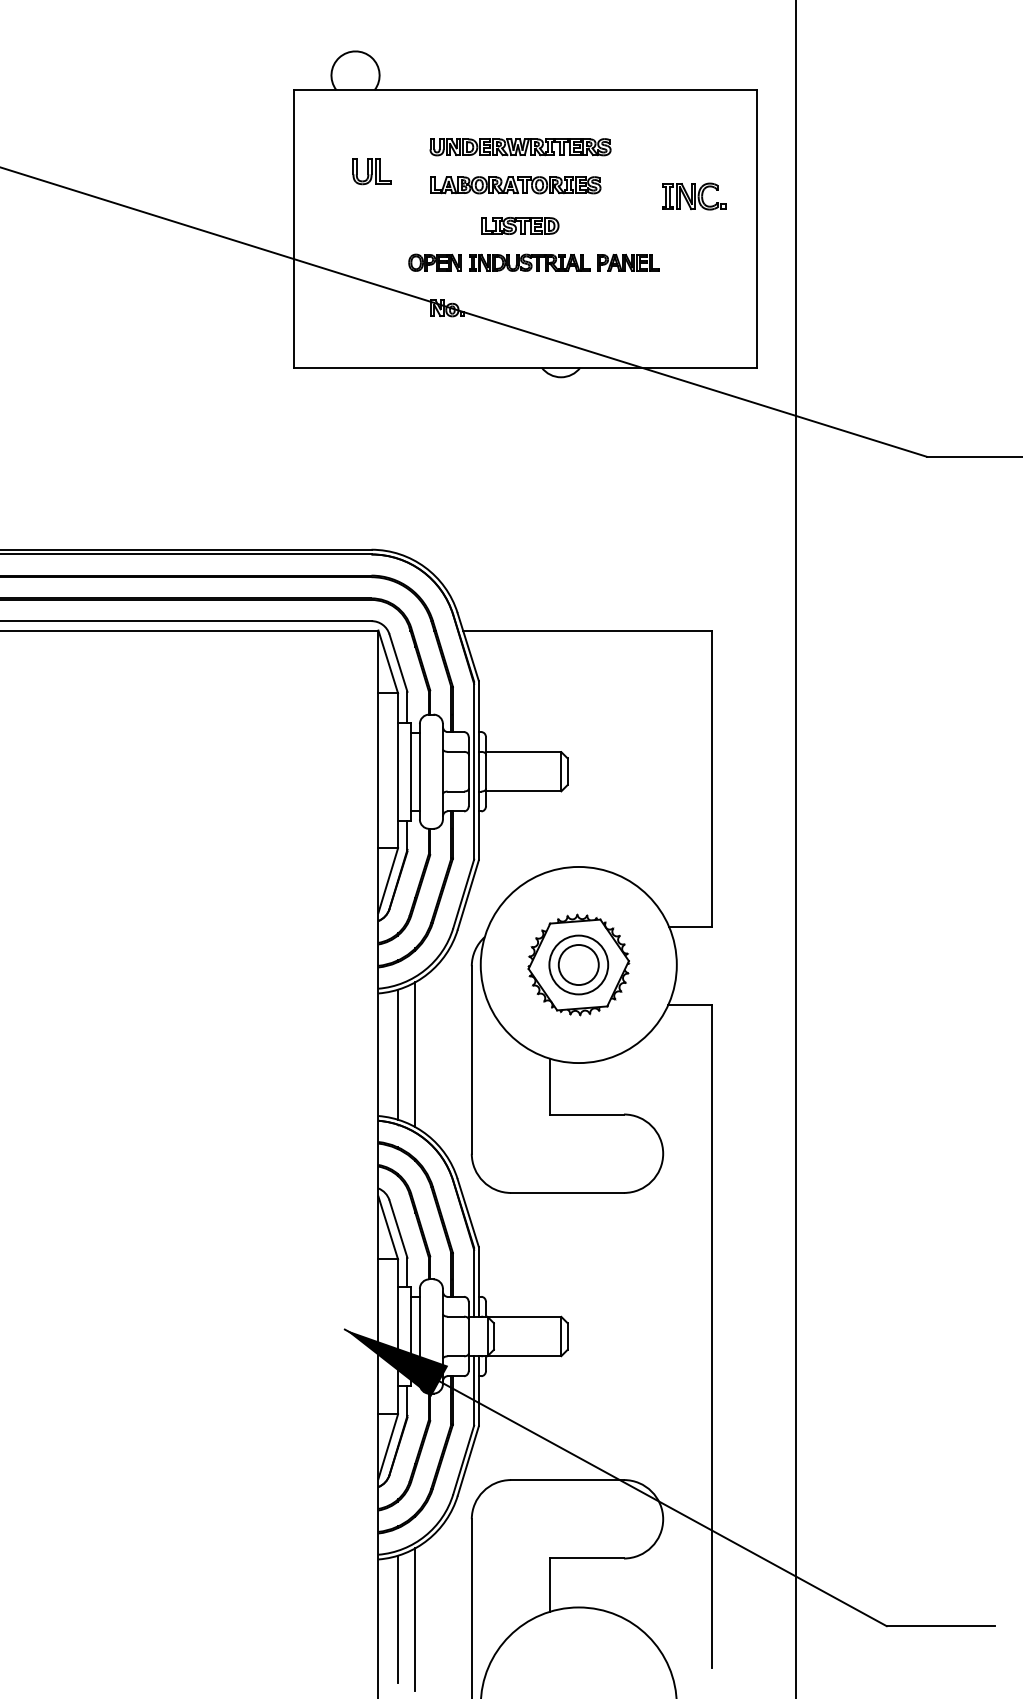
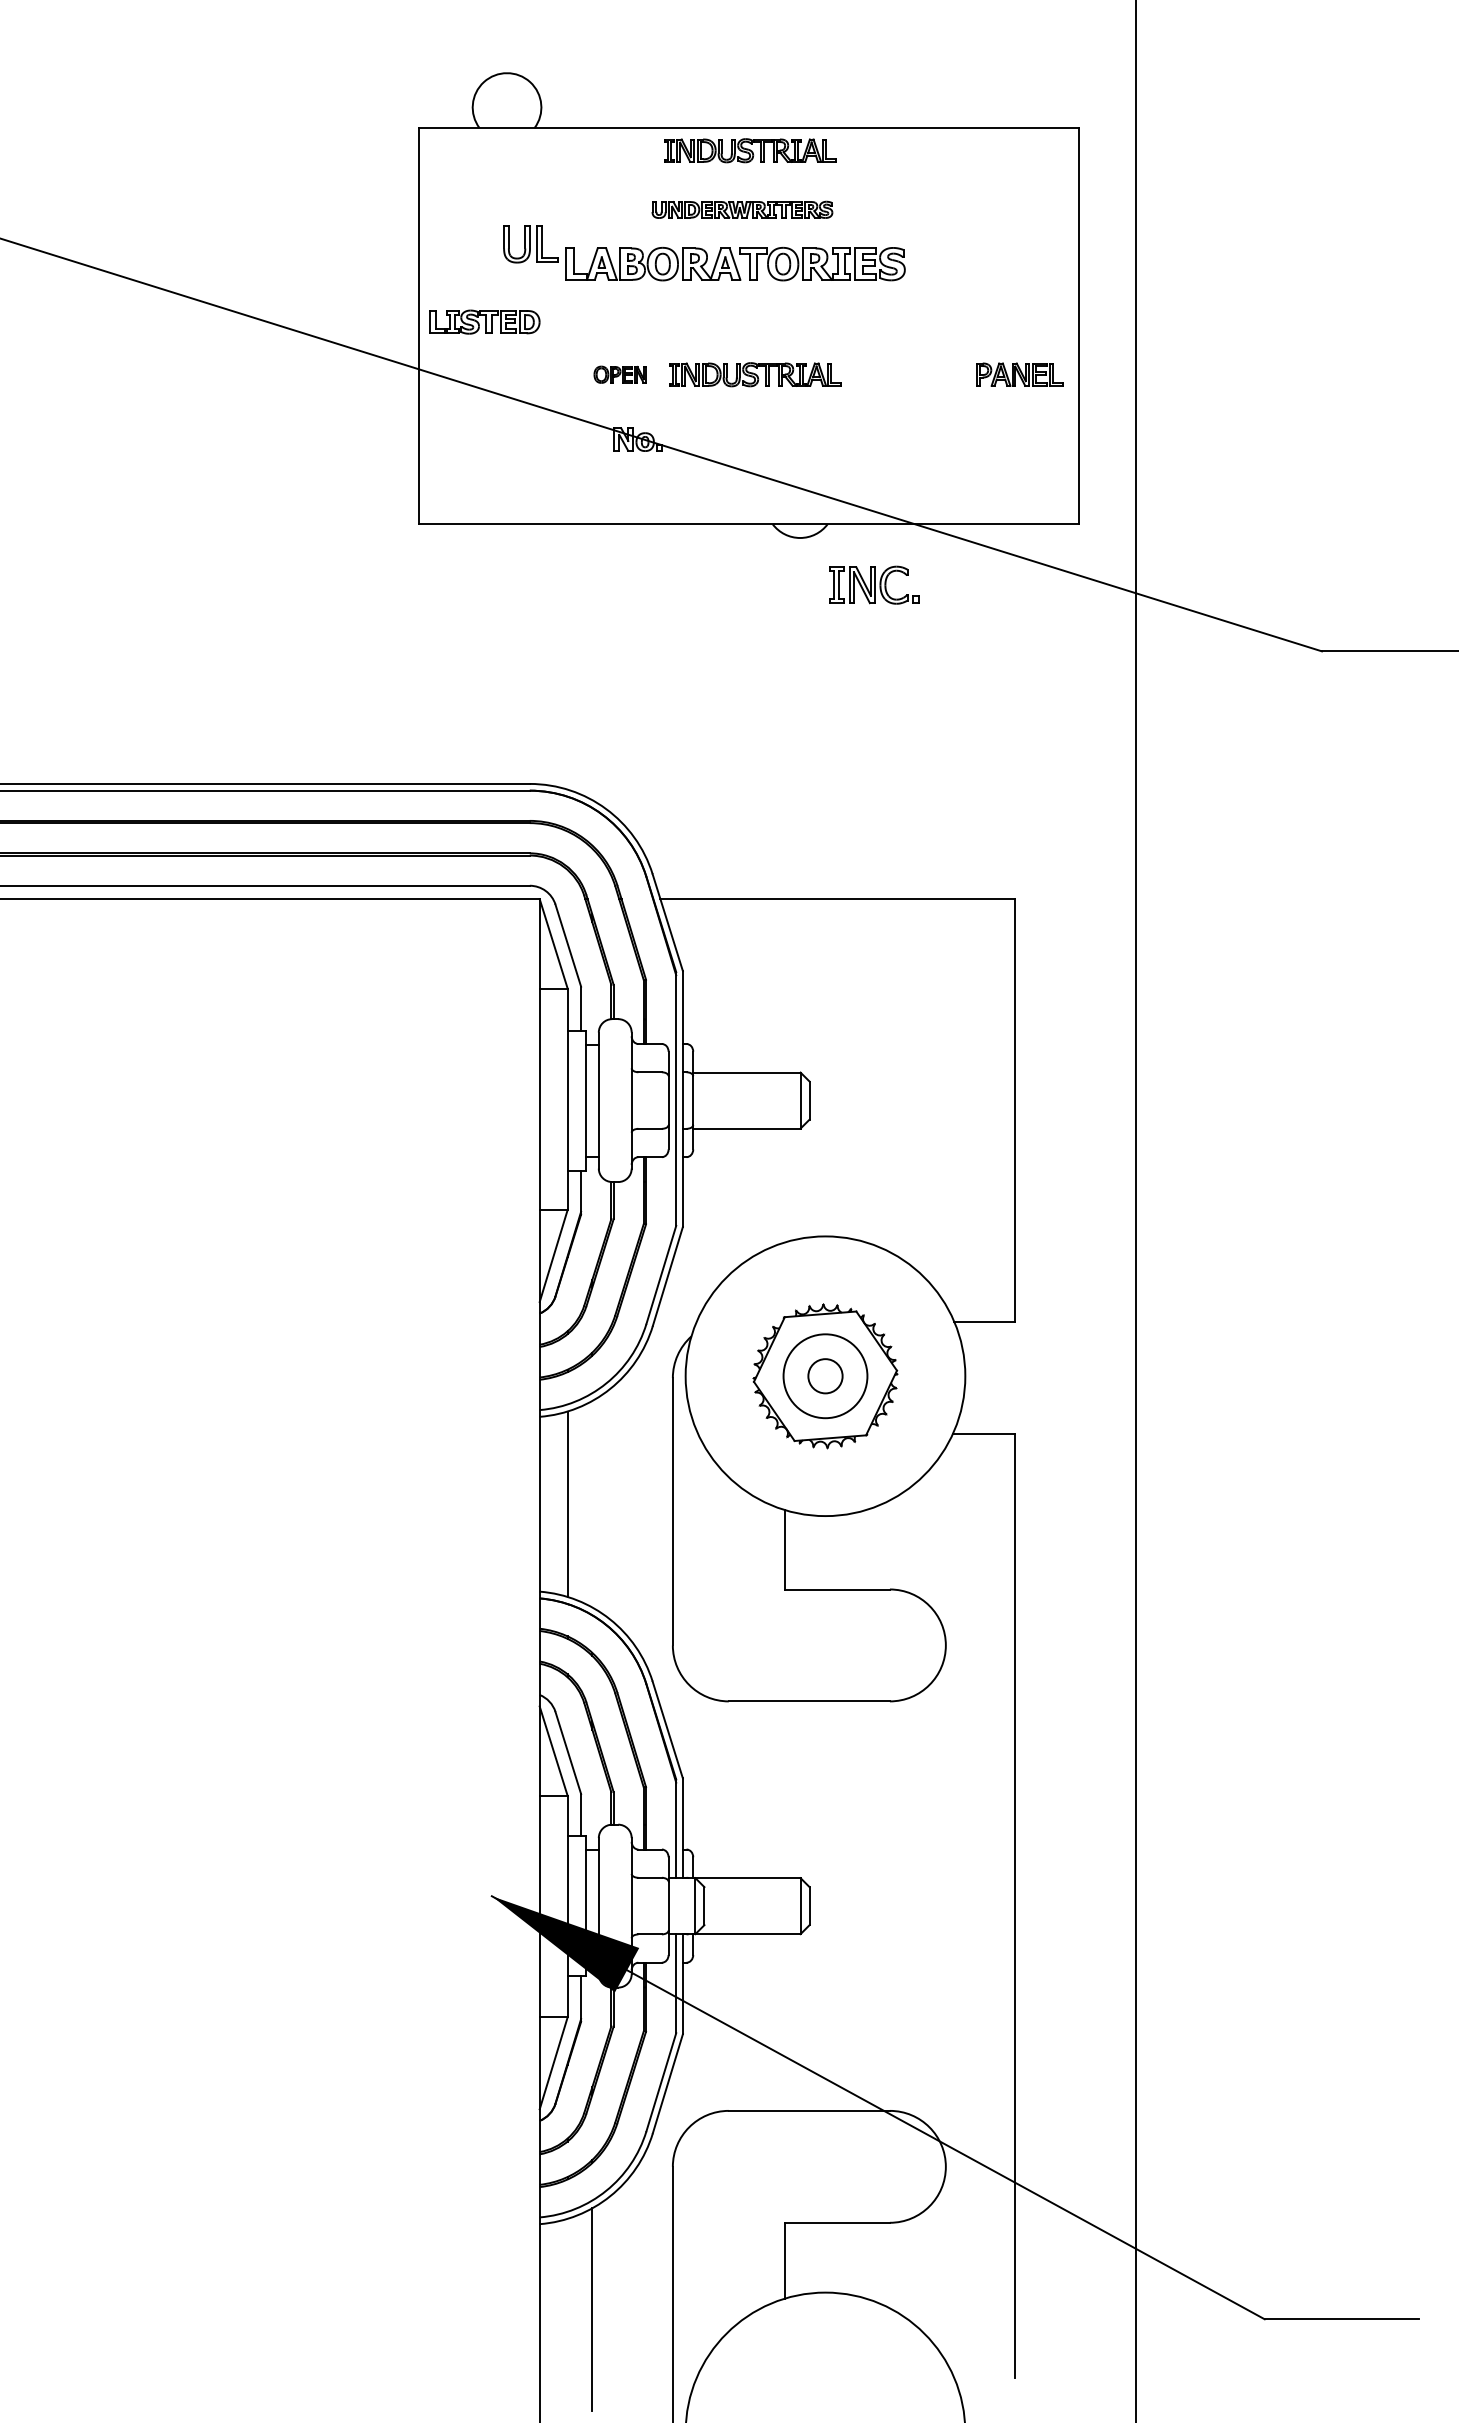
part: (526, 105) -> (750, 150), added
part: (520, 146) -> (742, 209), size x0.7
part: (515, 184) -> (735, 263), size x1.4
part: (694, 196) -> (874, 584), moved
part: (519, 225) -> (484, 321), moved
part: (434, 262) -> (619, 374), size x0.7
part: (627, 262) -> (1019, 374), moved
circle: (578, 964) -> (825, 1375), size x0.6
line: (415, 1054) -> (592, 1504), removed
line: (397, 1619) -> (567, 2309), removed

